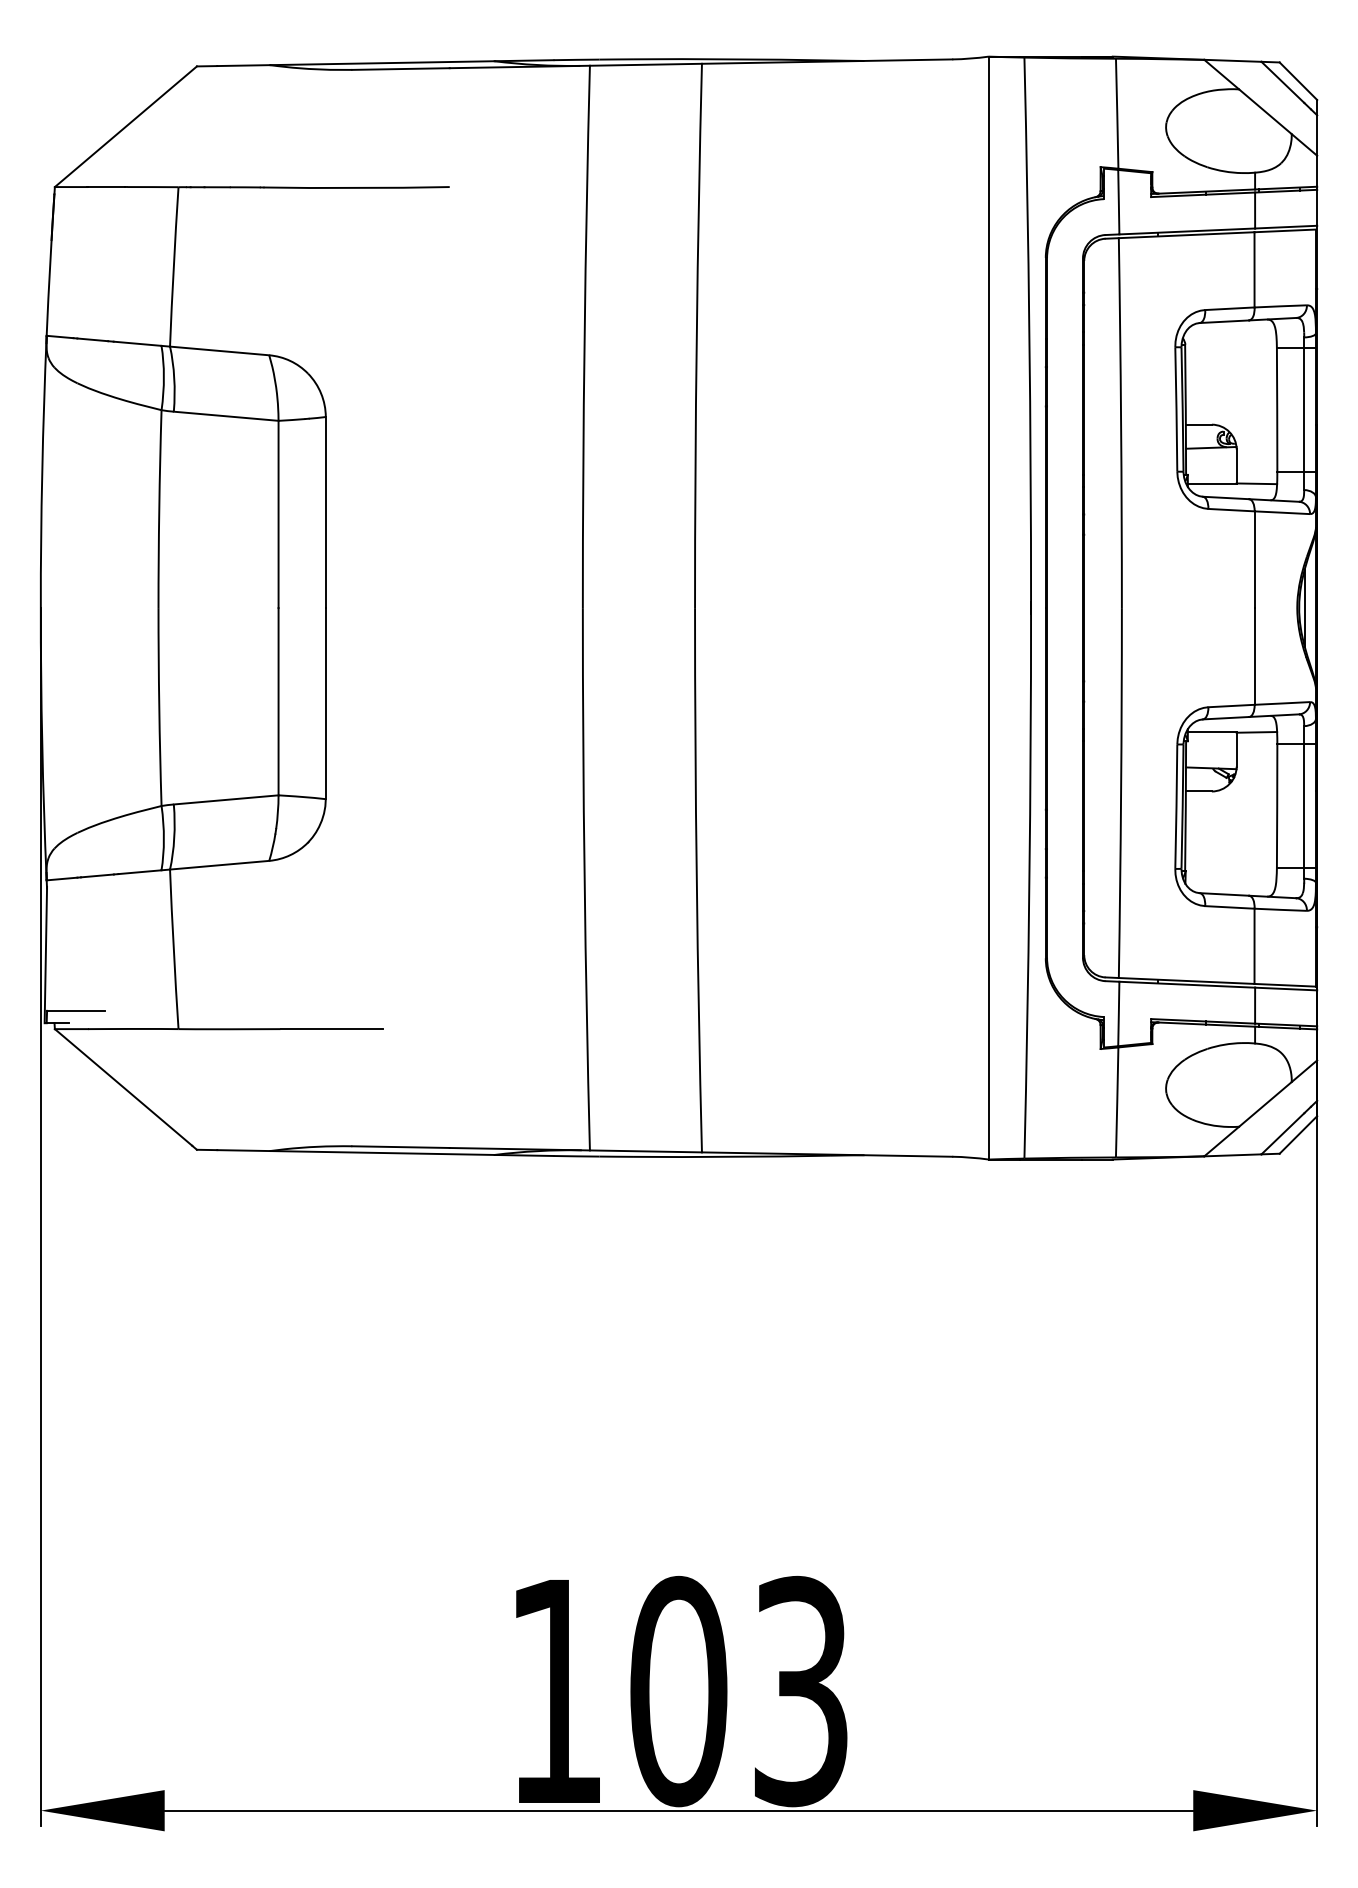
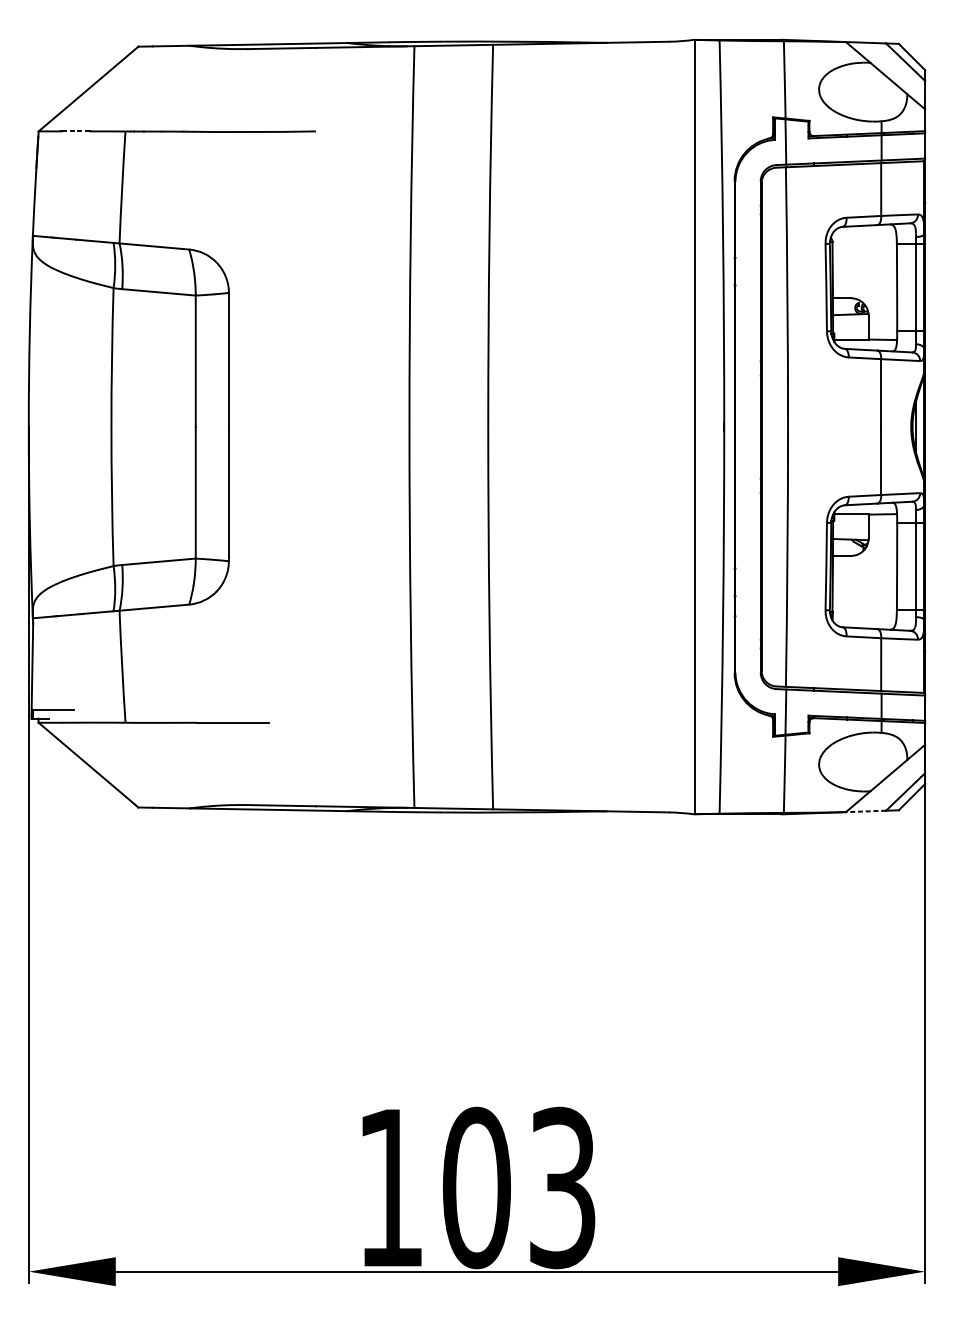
line: (106, 187) -> (74, 131), solid -> dashed
line: (1232, 1155) -> (865, 811), solid -> dashed

